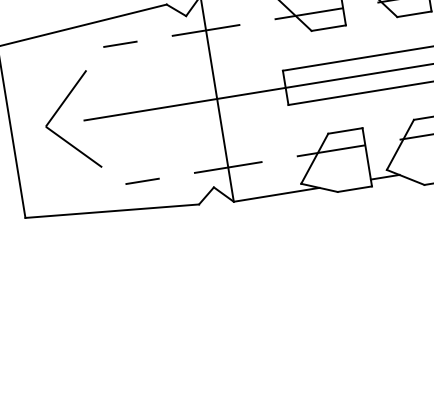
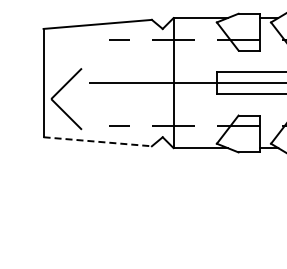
part: (60, 134) -> (59, 105), moved
line: (113, 210) -> (98, 141), solid -> dashed

